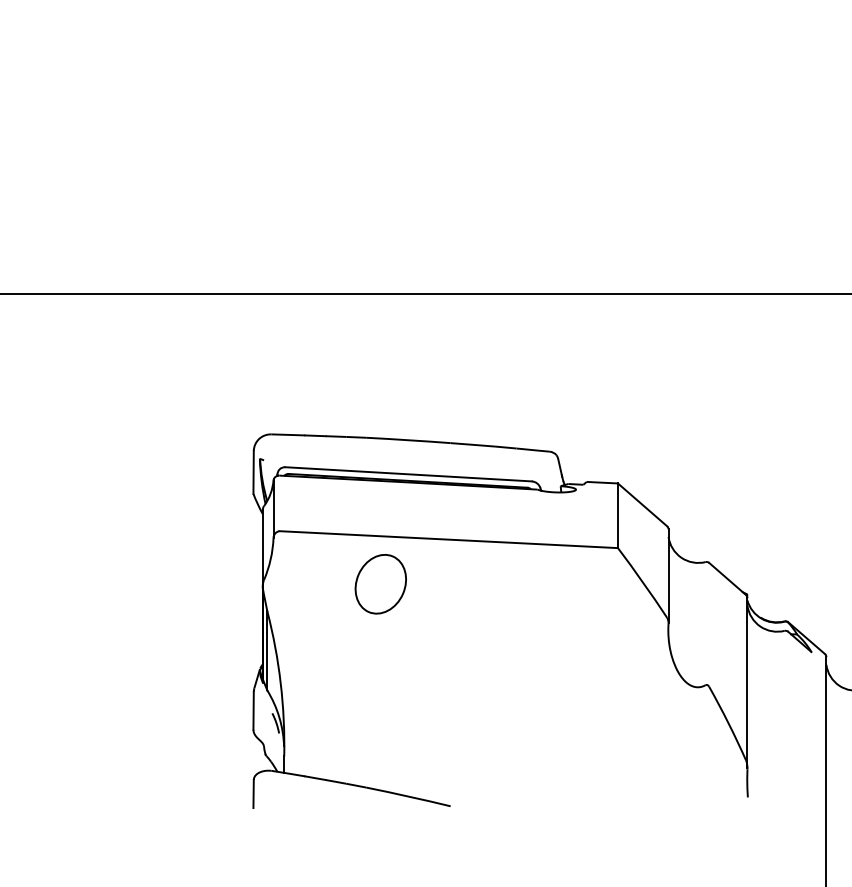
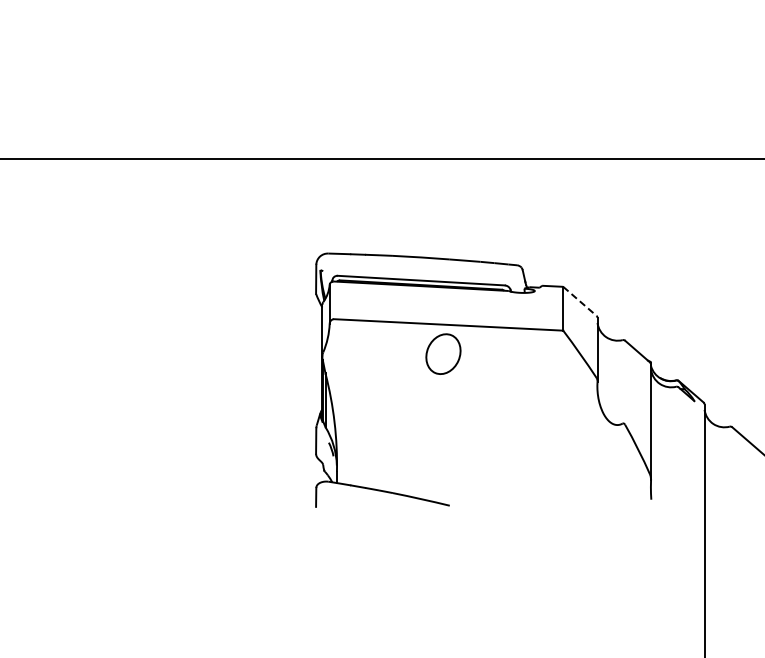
line: (643, 505) -> (580, 301), solid -> dashed
part: (380, 583) -> (443, 353), moved

